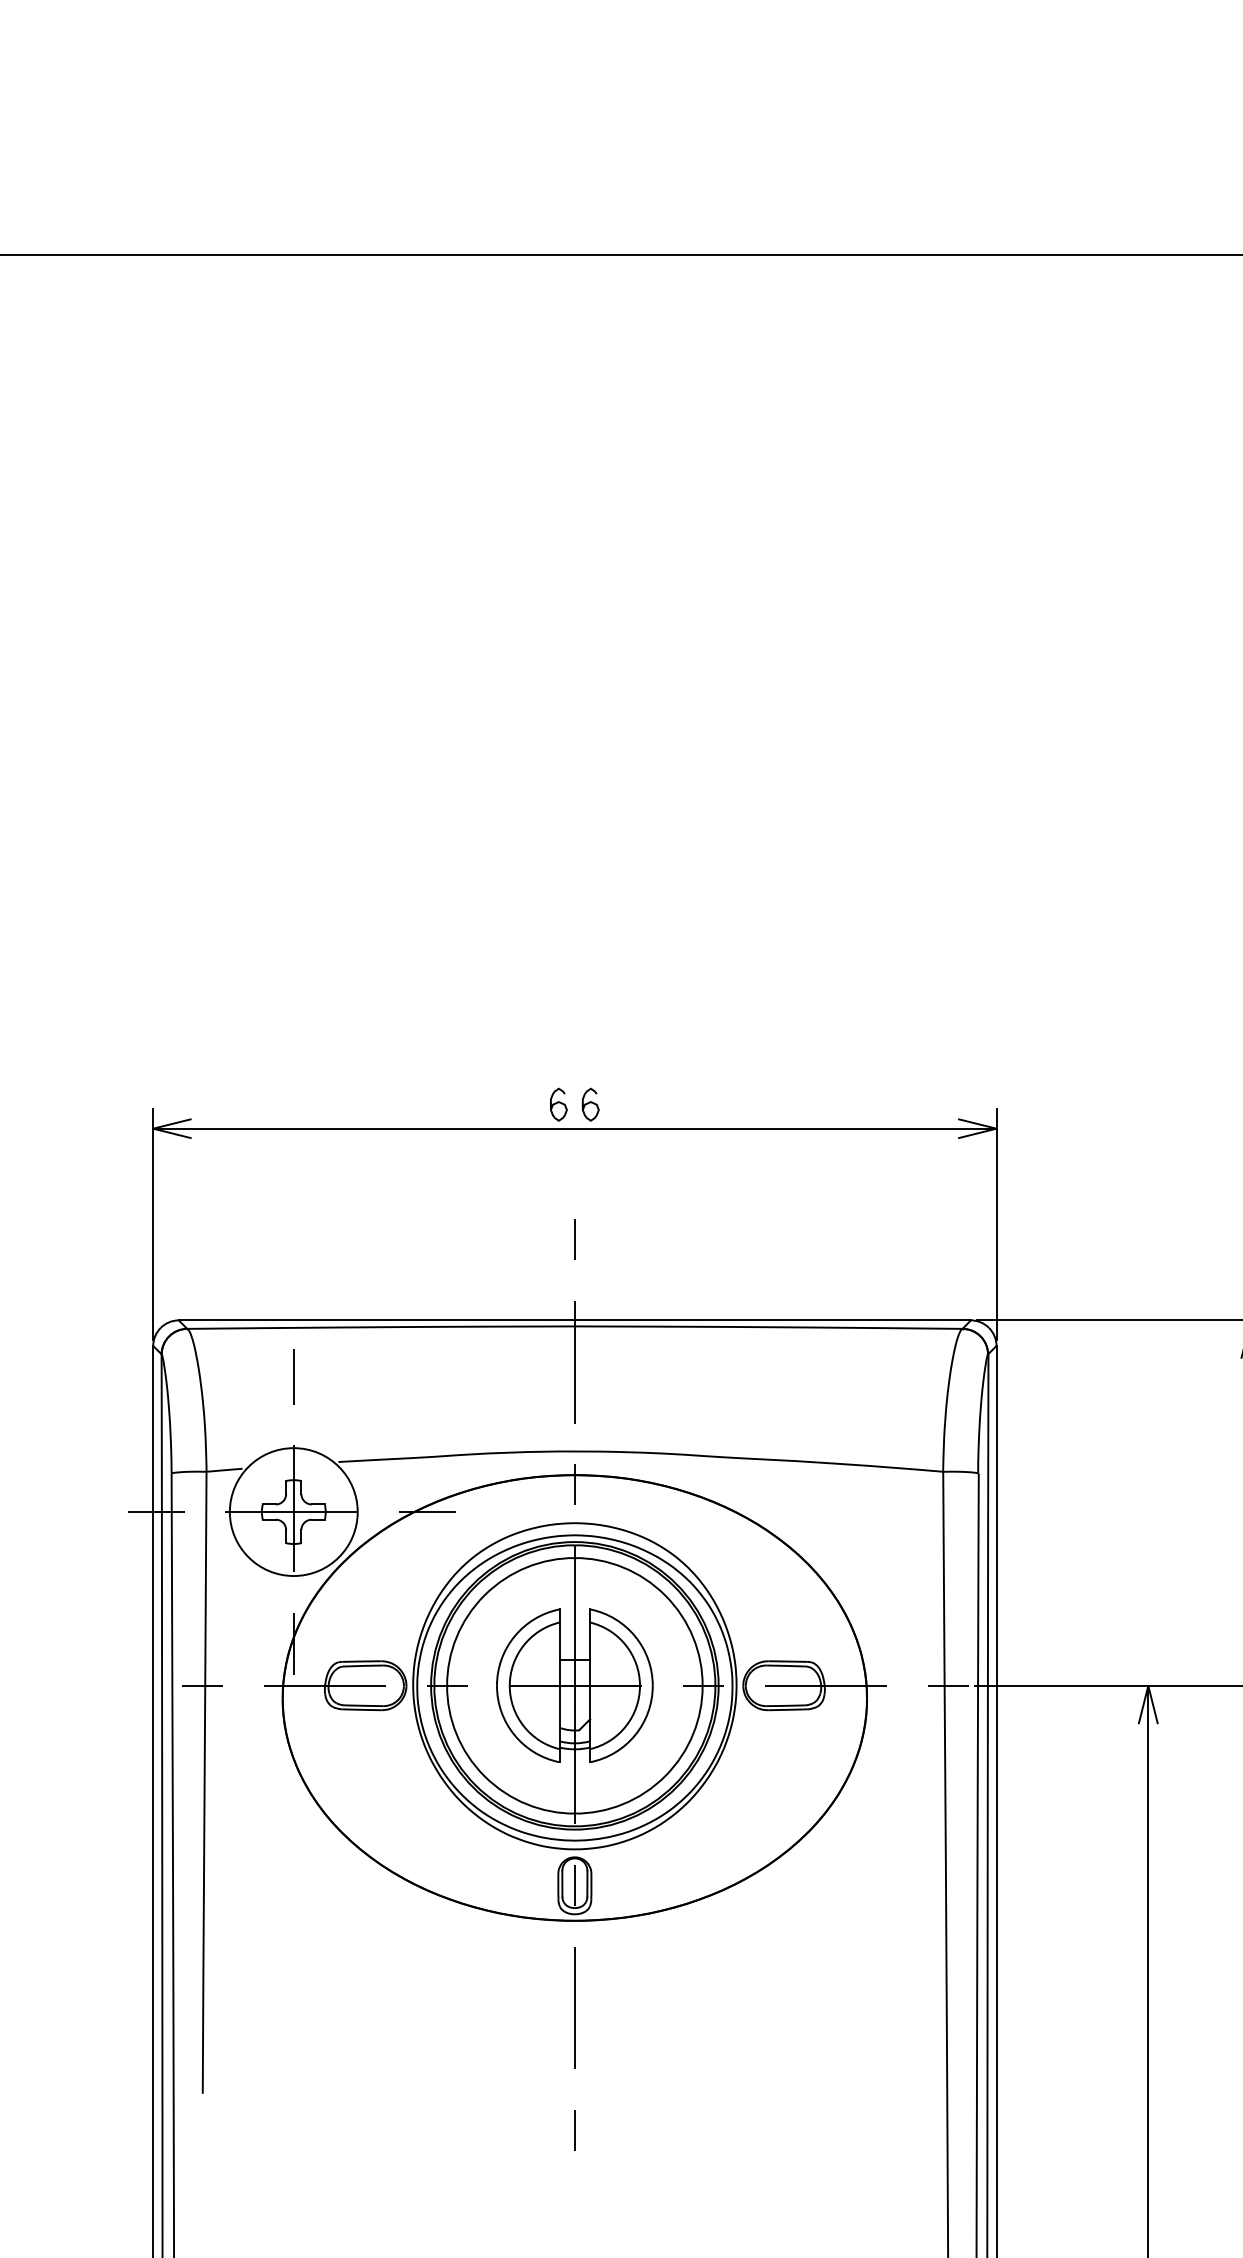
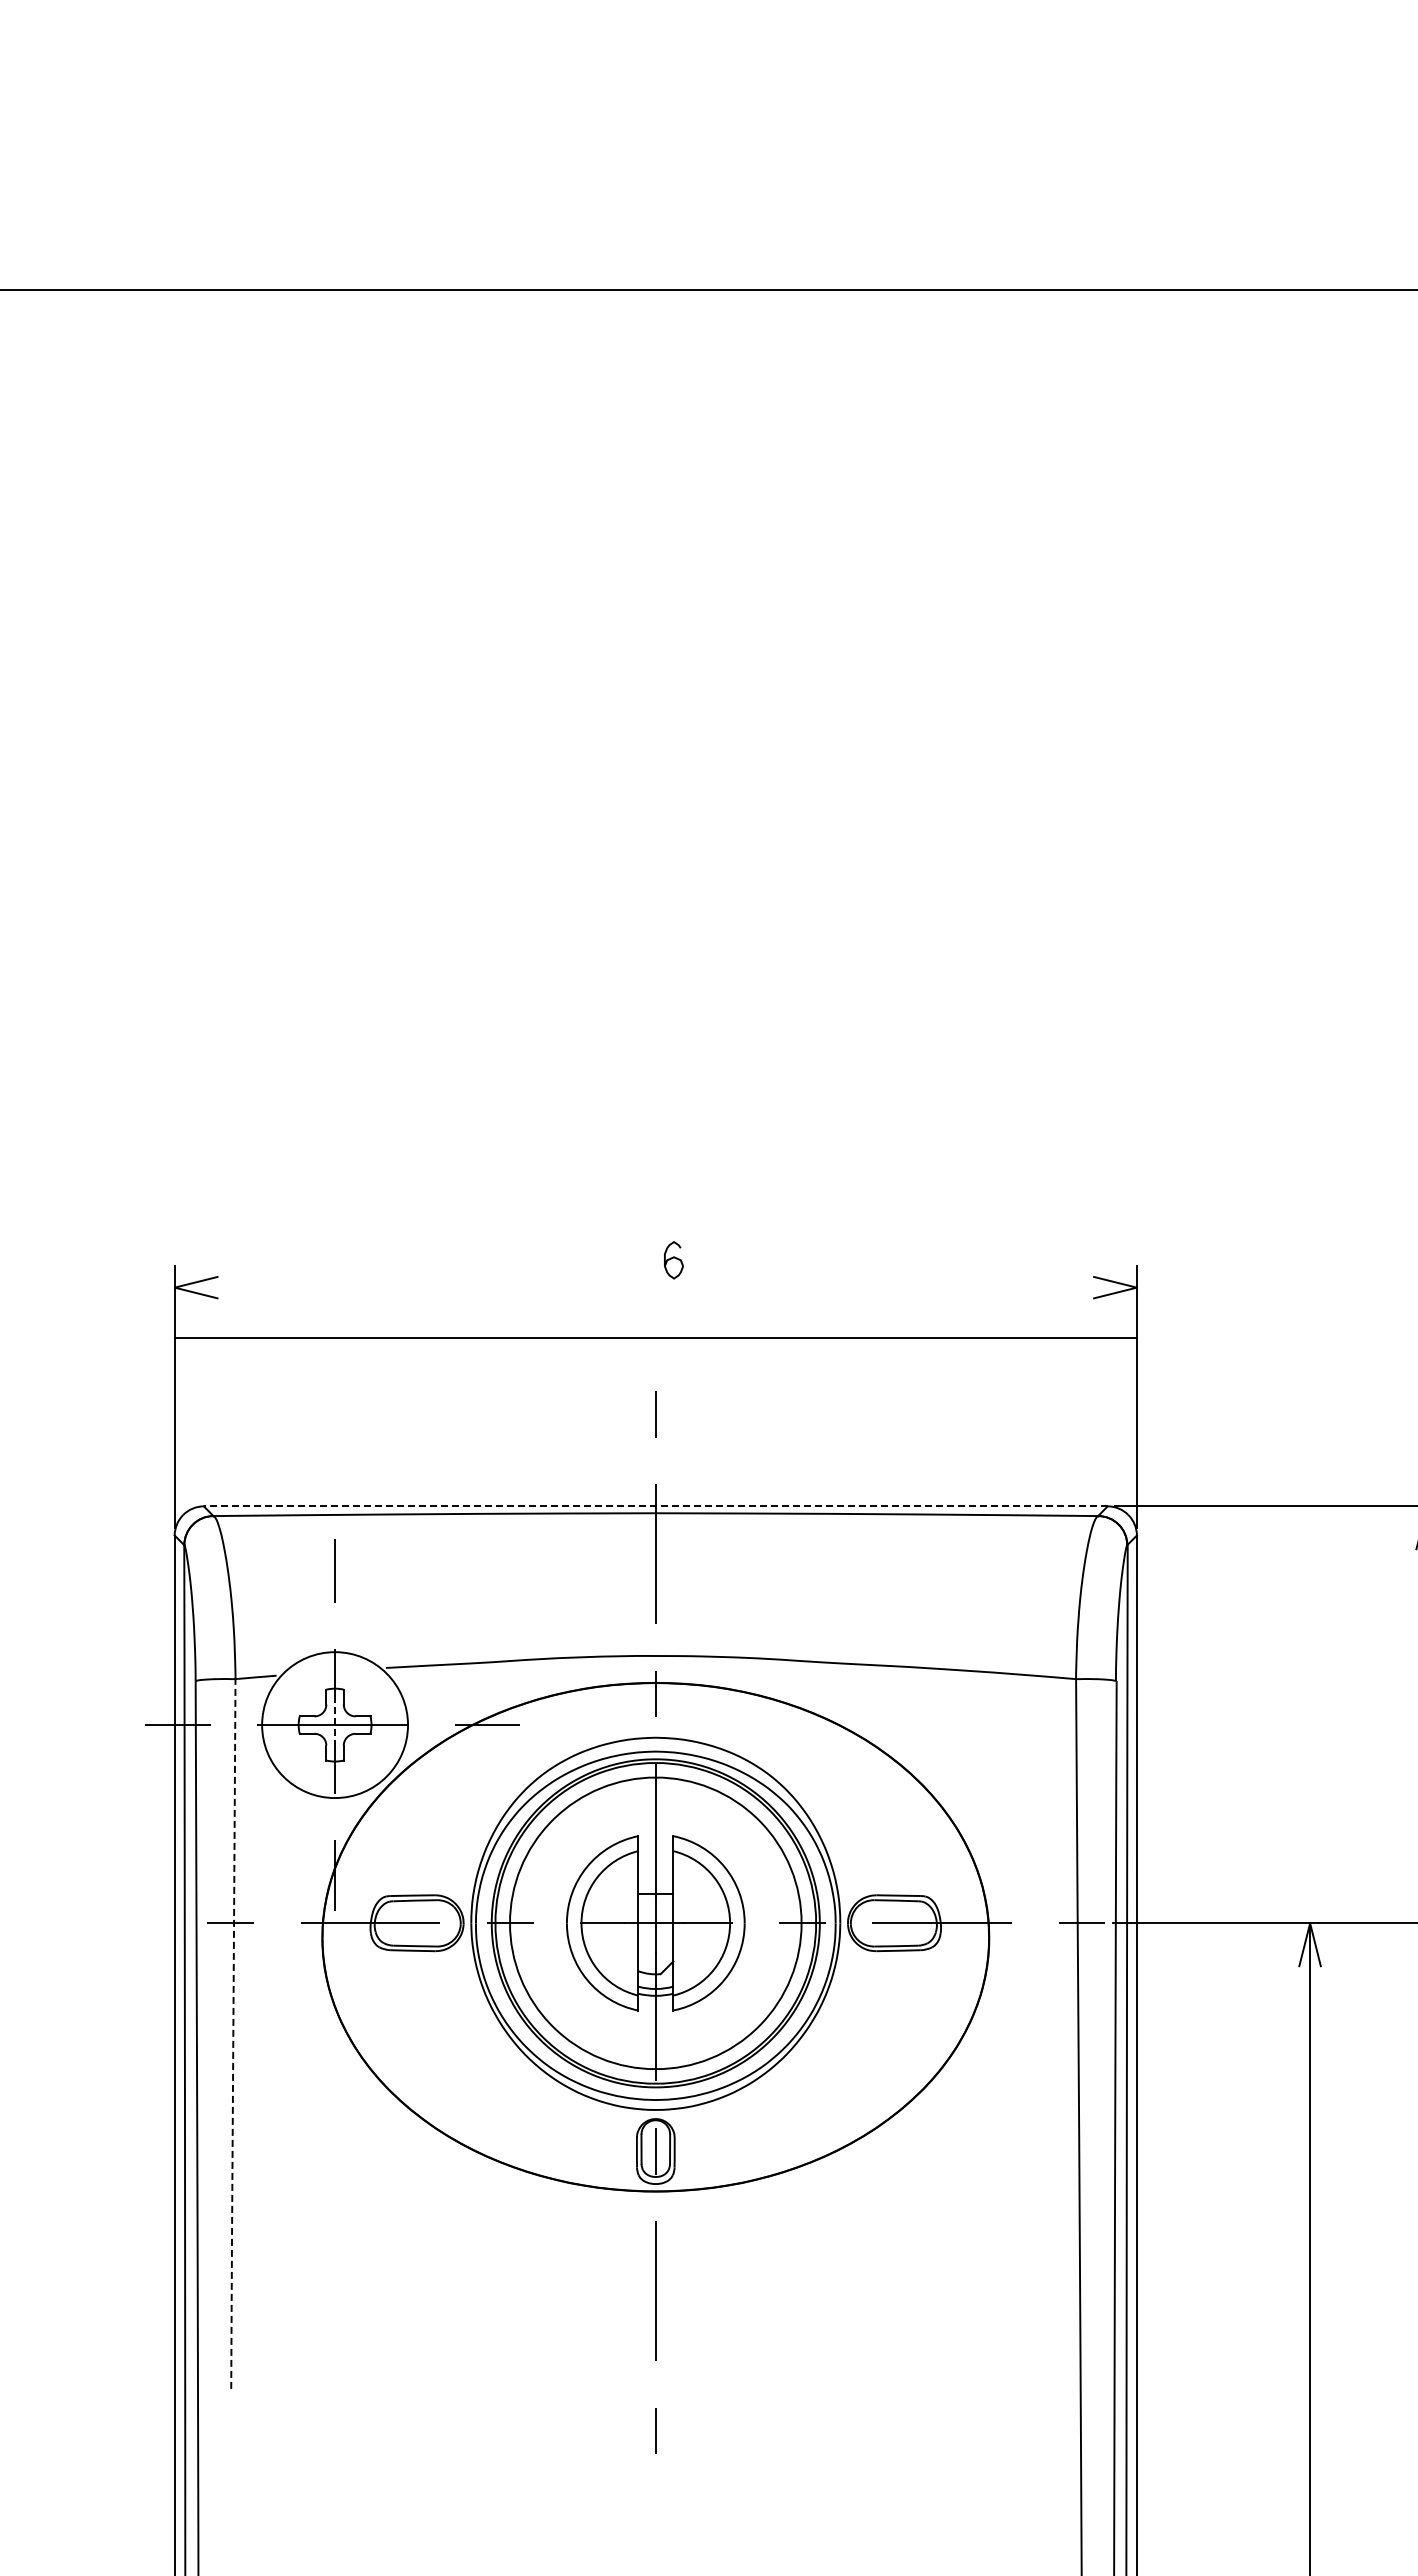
curve: (558, 1103) -> (637, 1258), removed
line: (574, 1128) -> (655, 1337), moved
line: (574, 1320) -> (655, 1506), solid -> dashed
line: (294, 1508) -> (335, 1721), solid -> dashed
line: (204, 1782) -> (233, 2033), solid -> dashed

